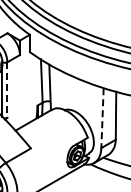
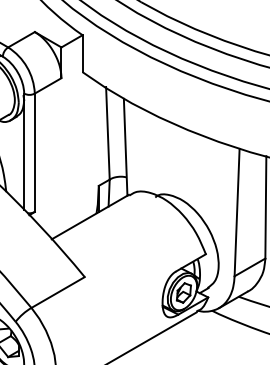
line: (7, 90) -> (34, 153), dashed -> solid
line: (102, 118) -> (237, 213), dashed -> solid

